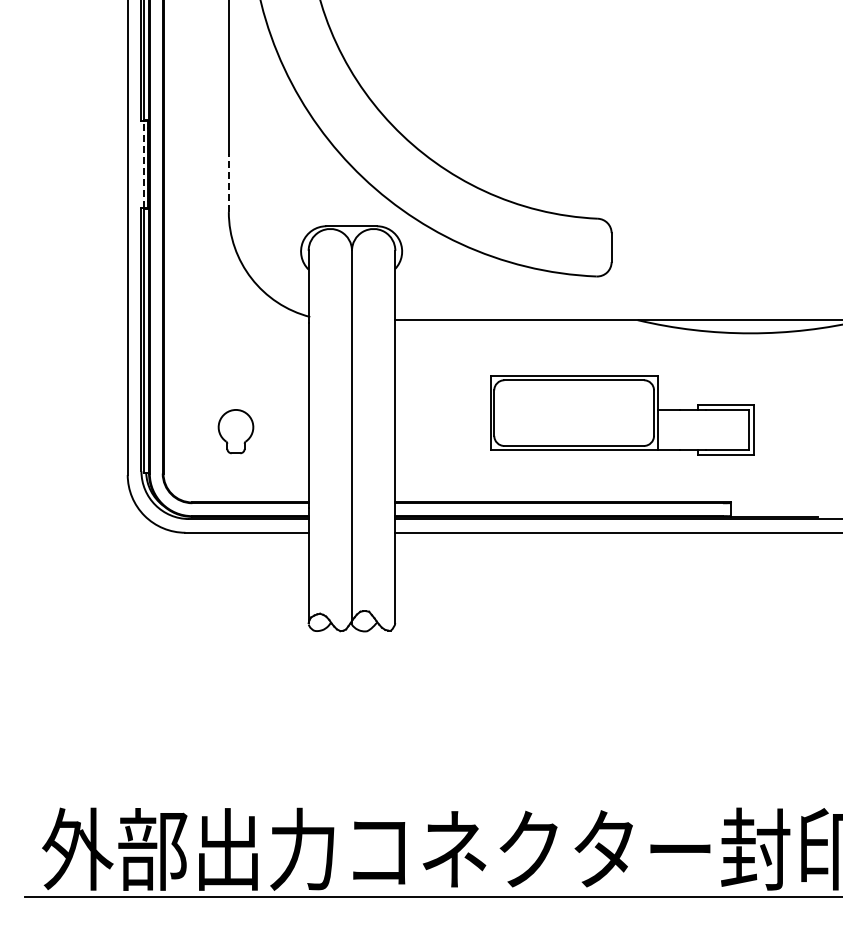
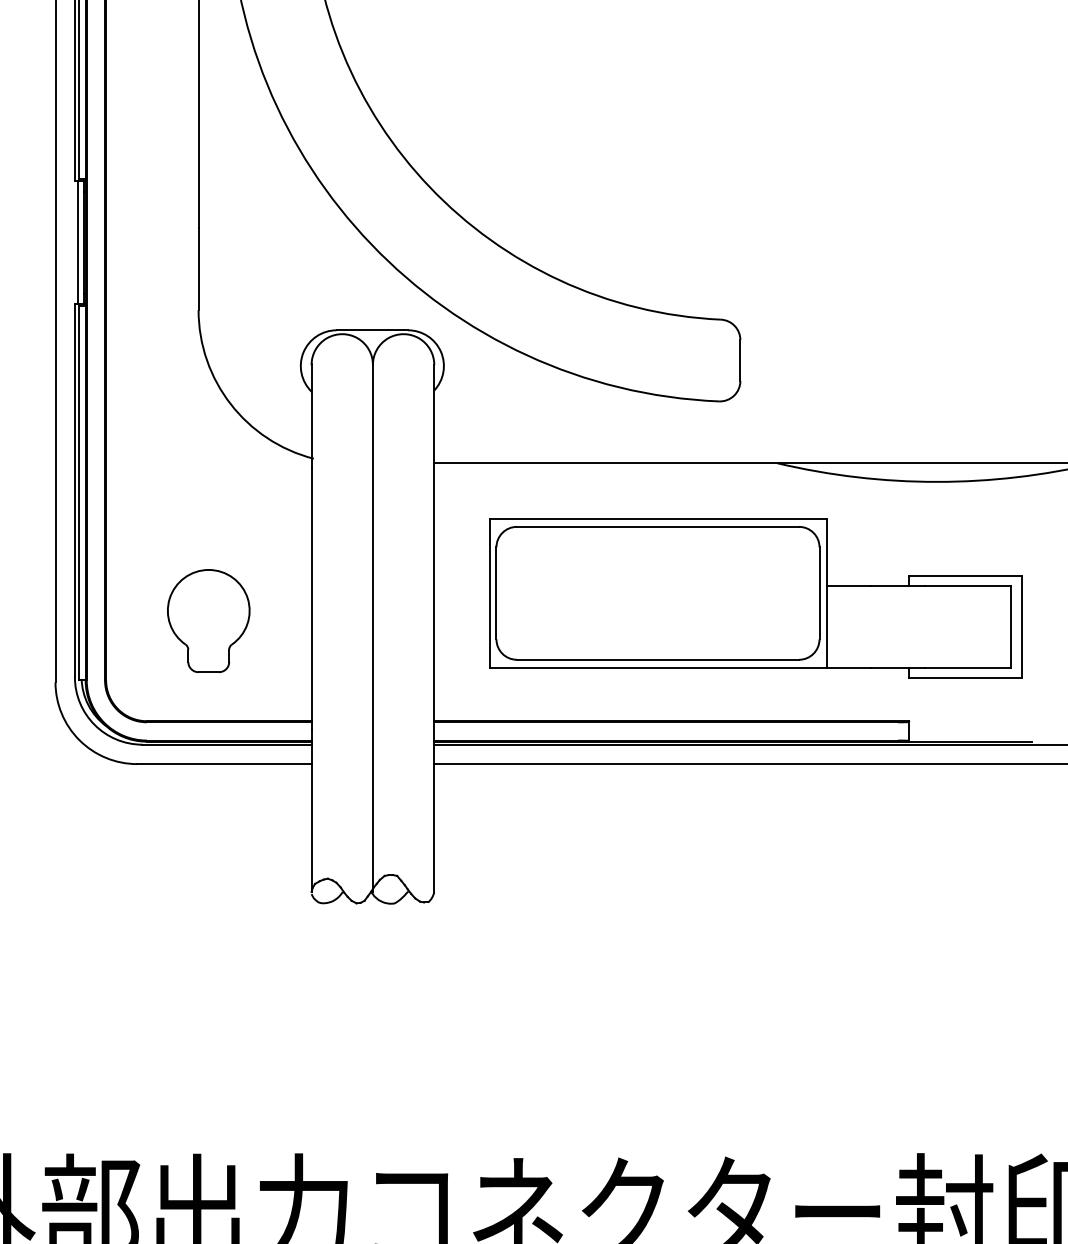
line: (143, 163) -> (77, 241), dashed -> solid
line: (228, 182) -> (198, 268), dashed -> solid
part: (622, 415) -> (755, 598), size x1.43
part: (235, 431) -> (208, 620), size x1.67

